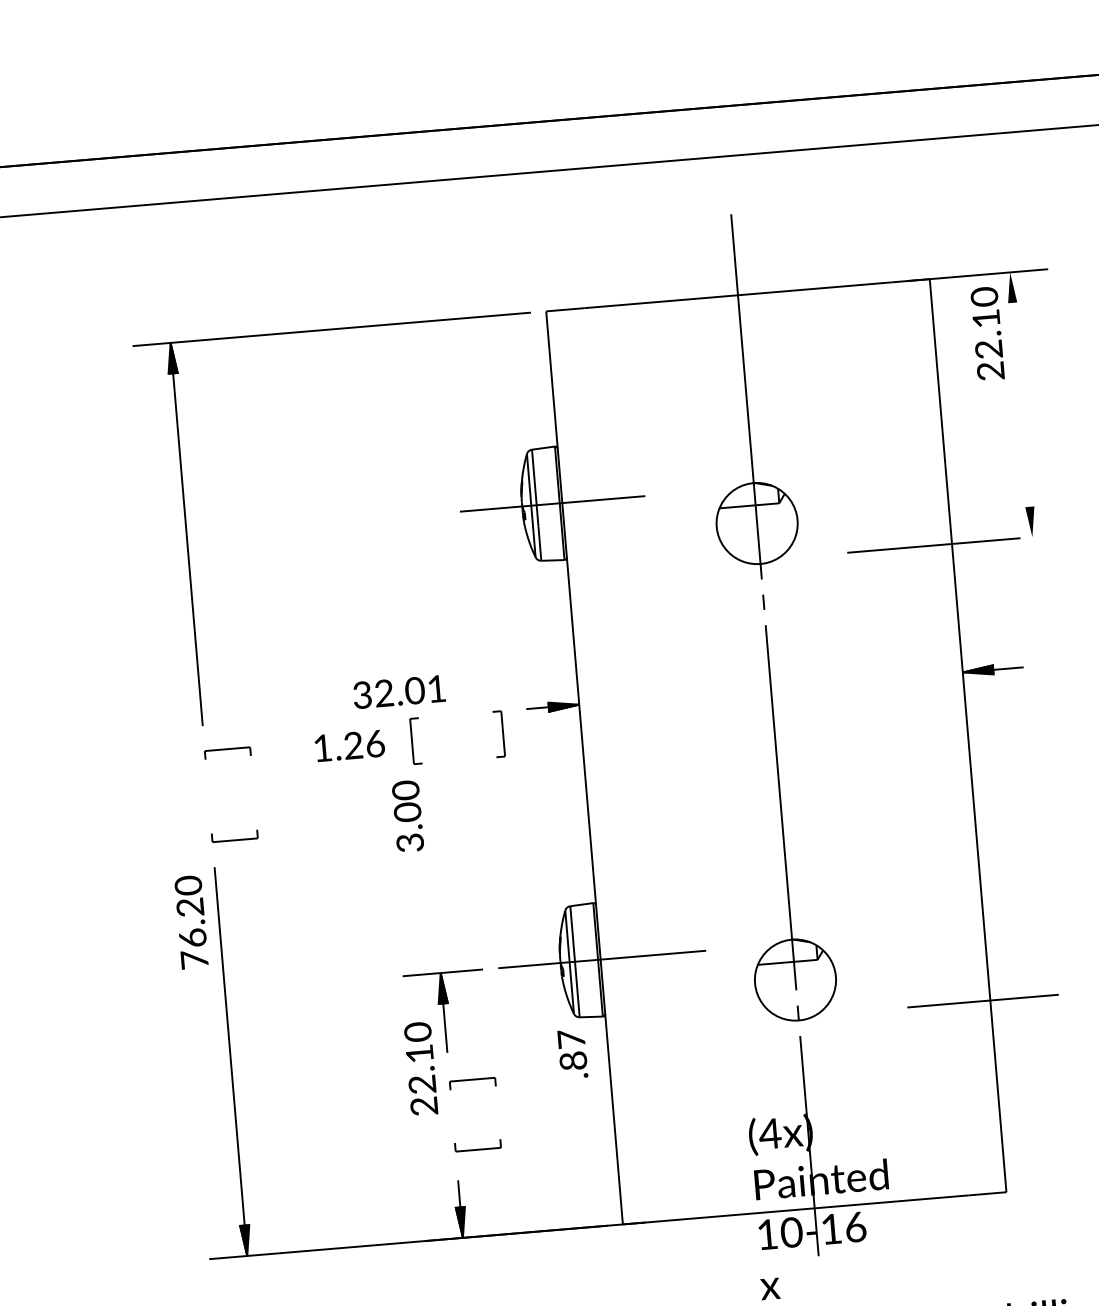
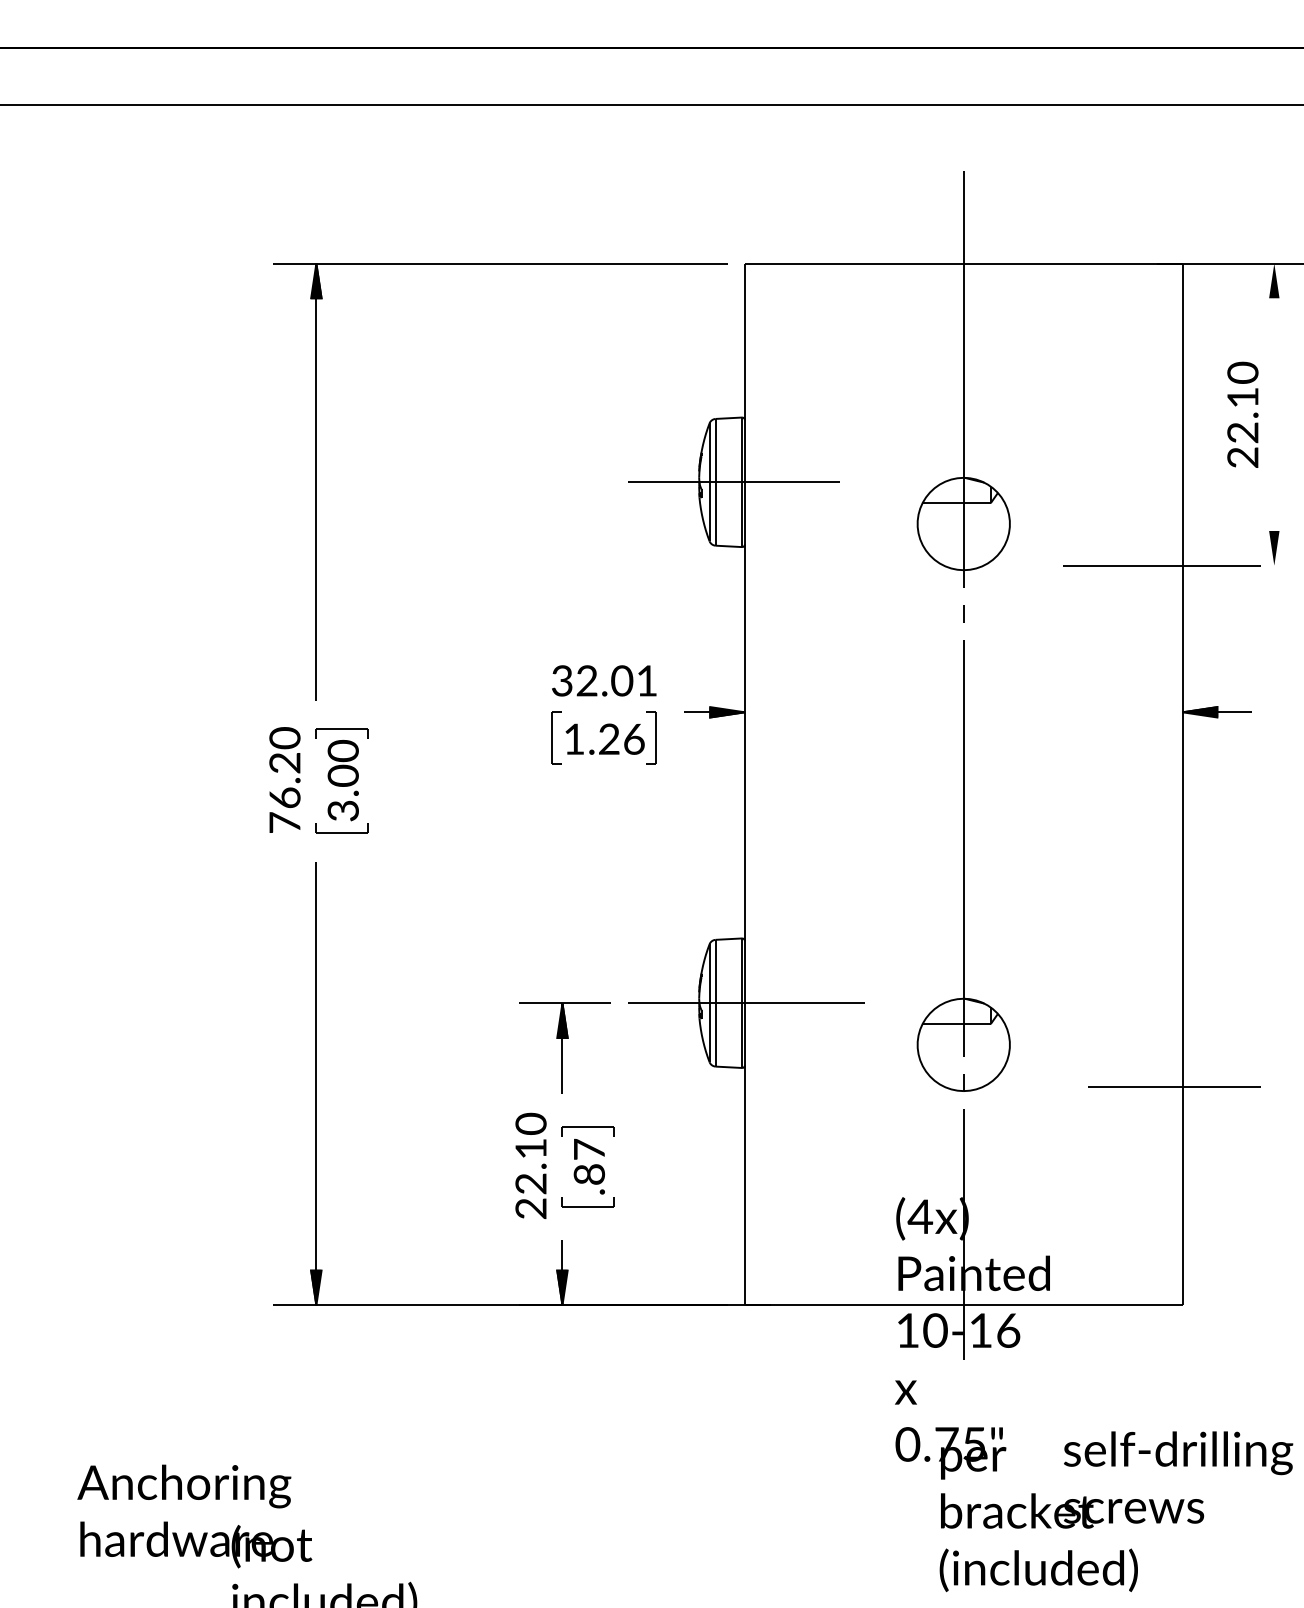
text: (987, 333) -> (1242, 414), moved
text: (399, 691) -> (604, 680), moved
text: (349, 745) -> (604, 738), moved
text: (407, 816) -> (342, 780), moved
text: (191, 921) -> (284, 779), moved
text: (571, 1054) -> (588, 1166), moved
text: (420, 1068) -> (530, 1165), moved

